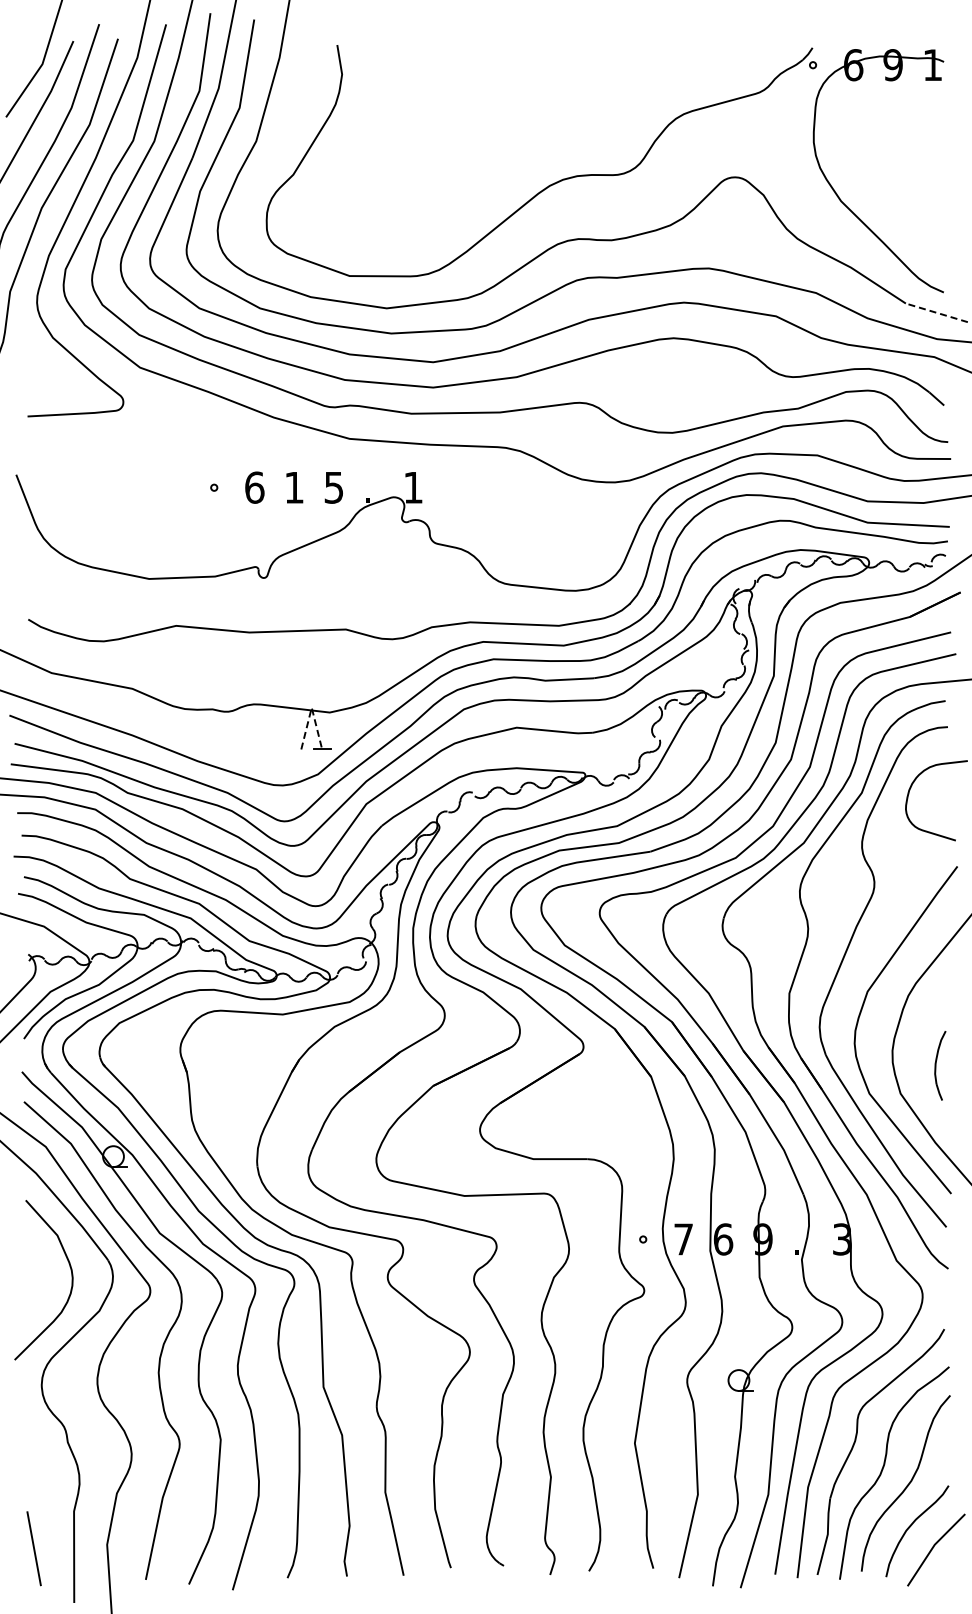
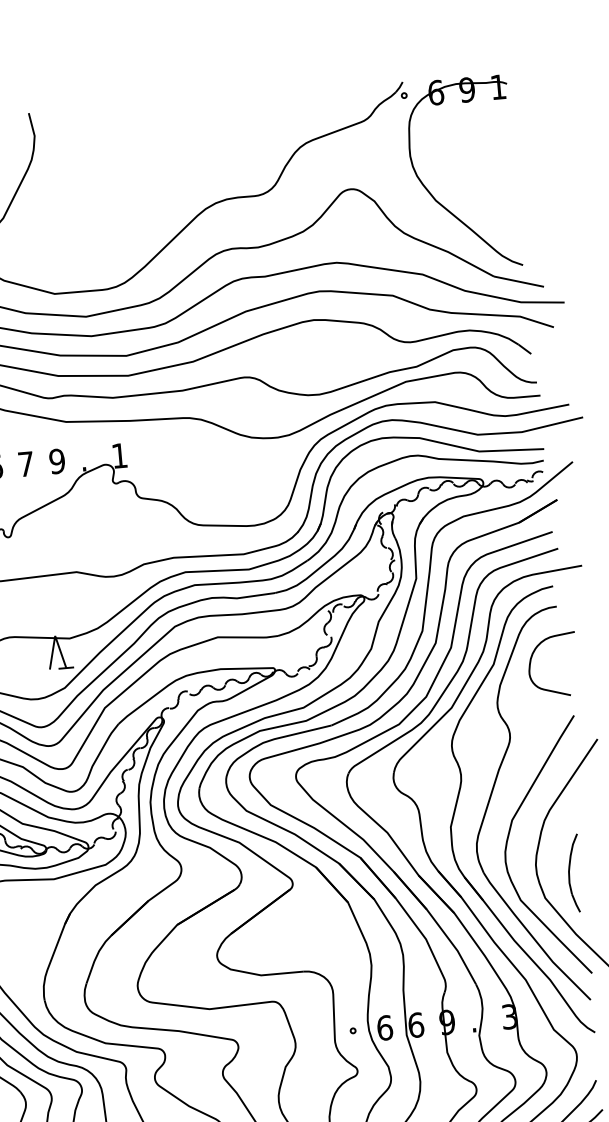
line: (936, 312) -> (518, 281), dashed -> solid
text: (294, 487) -> (26, 464), 1 -> 7
text: (333, 487) -> (56, 461), 5 -> 9
line: (311, 707) -> (54, 635), dashed -> solid
part: (940, 1065) -> (574, 873), size x1.43
text: (683, 1239) -> (384, 1028), 7 -> 6

